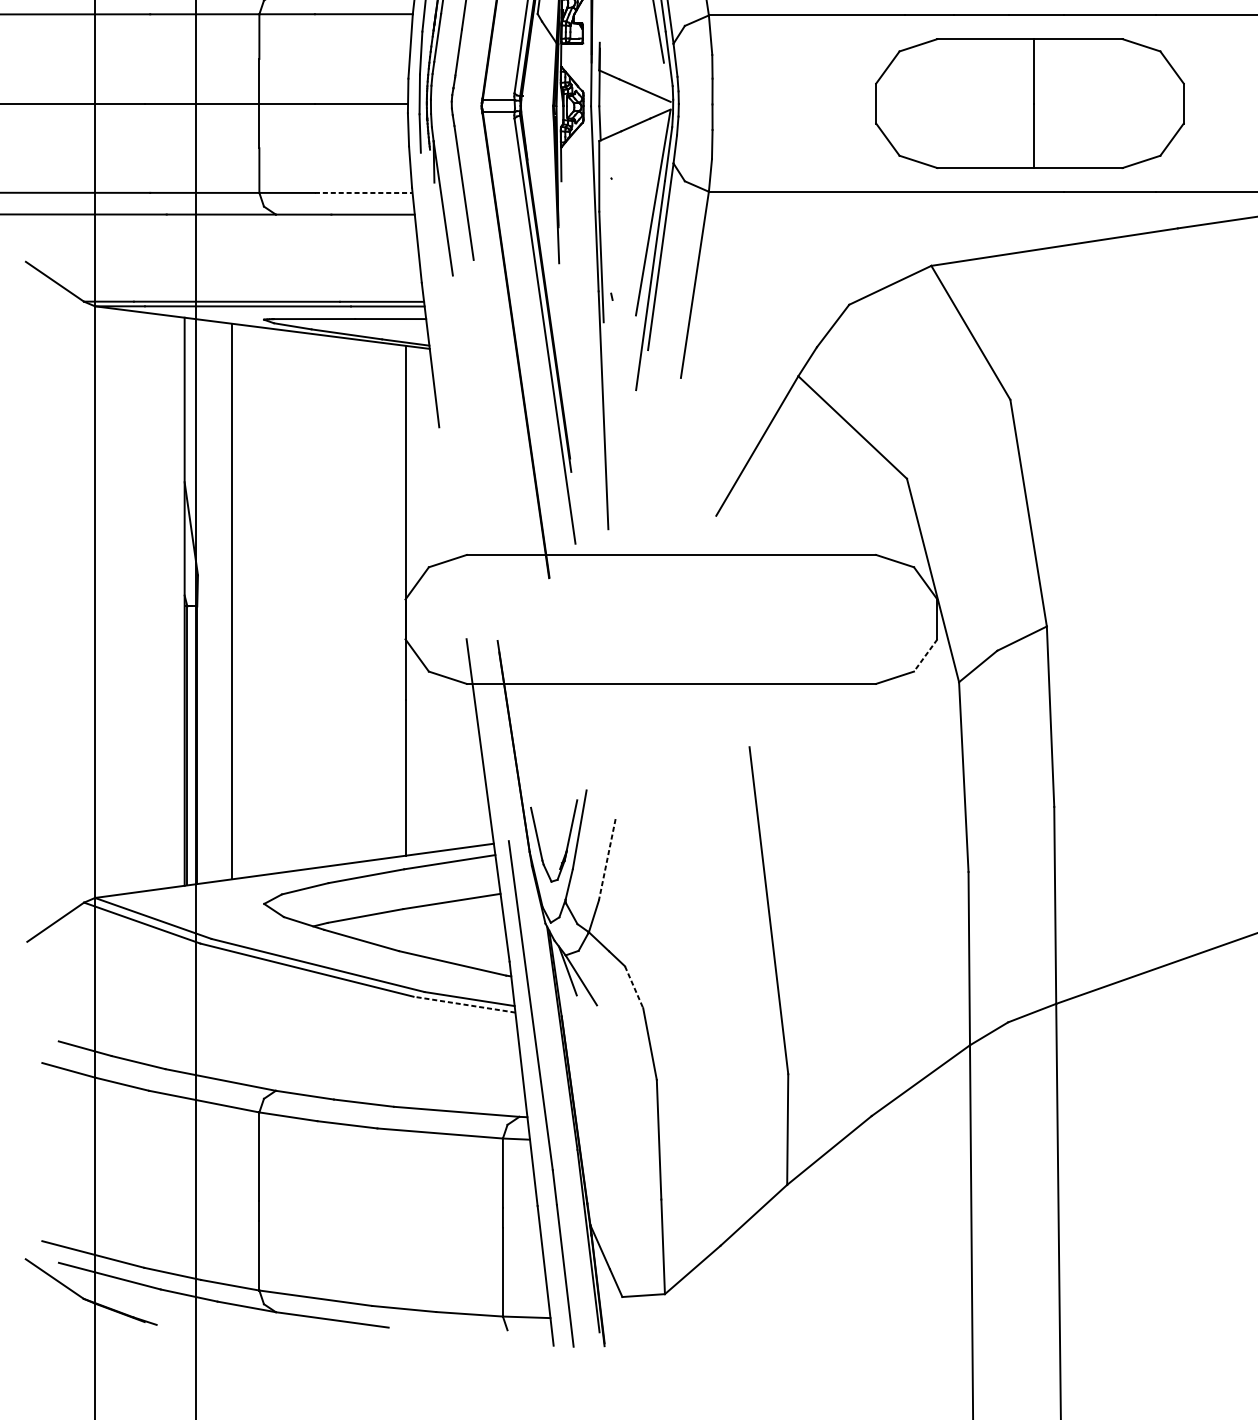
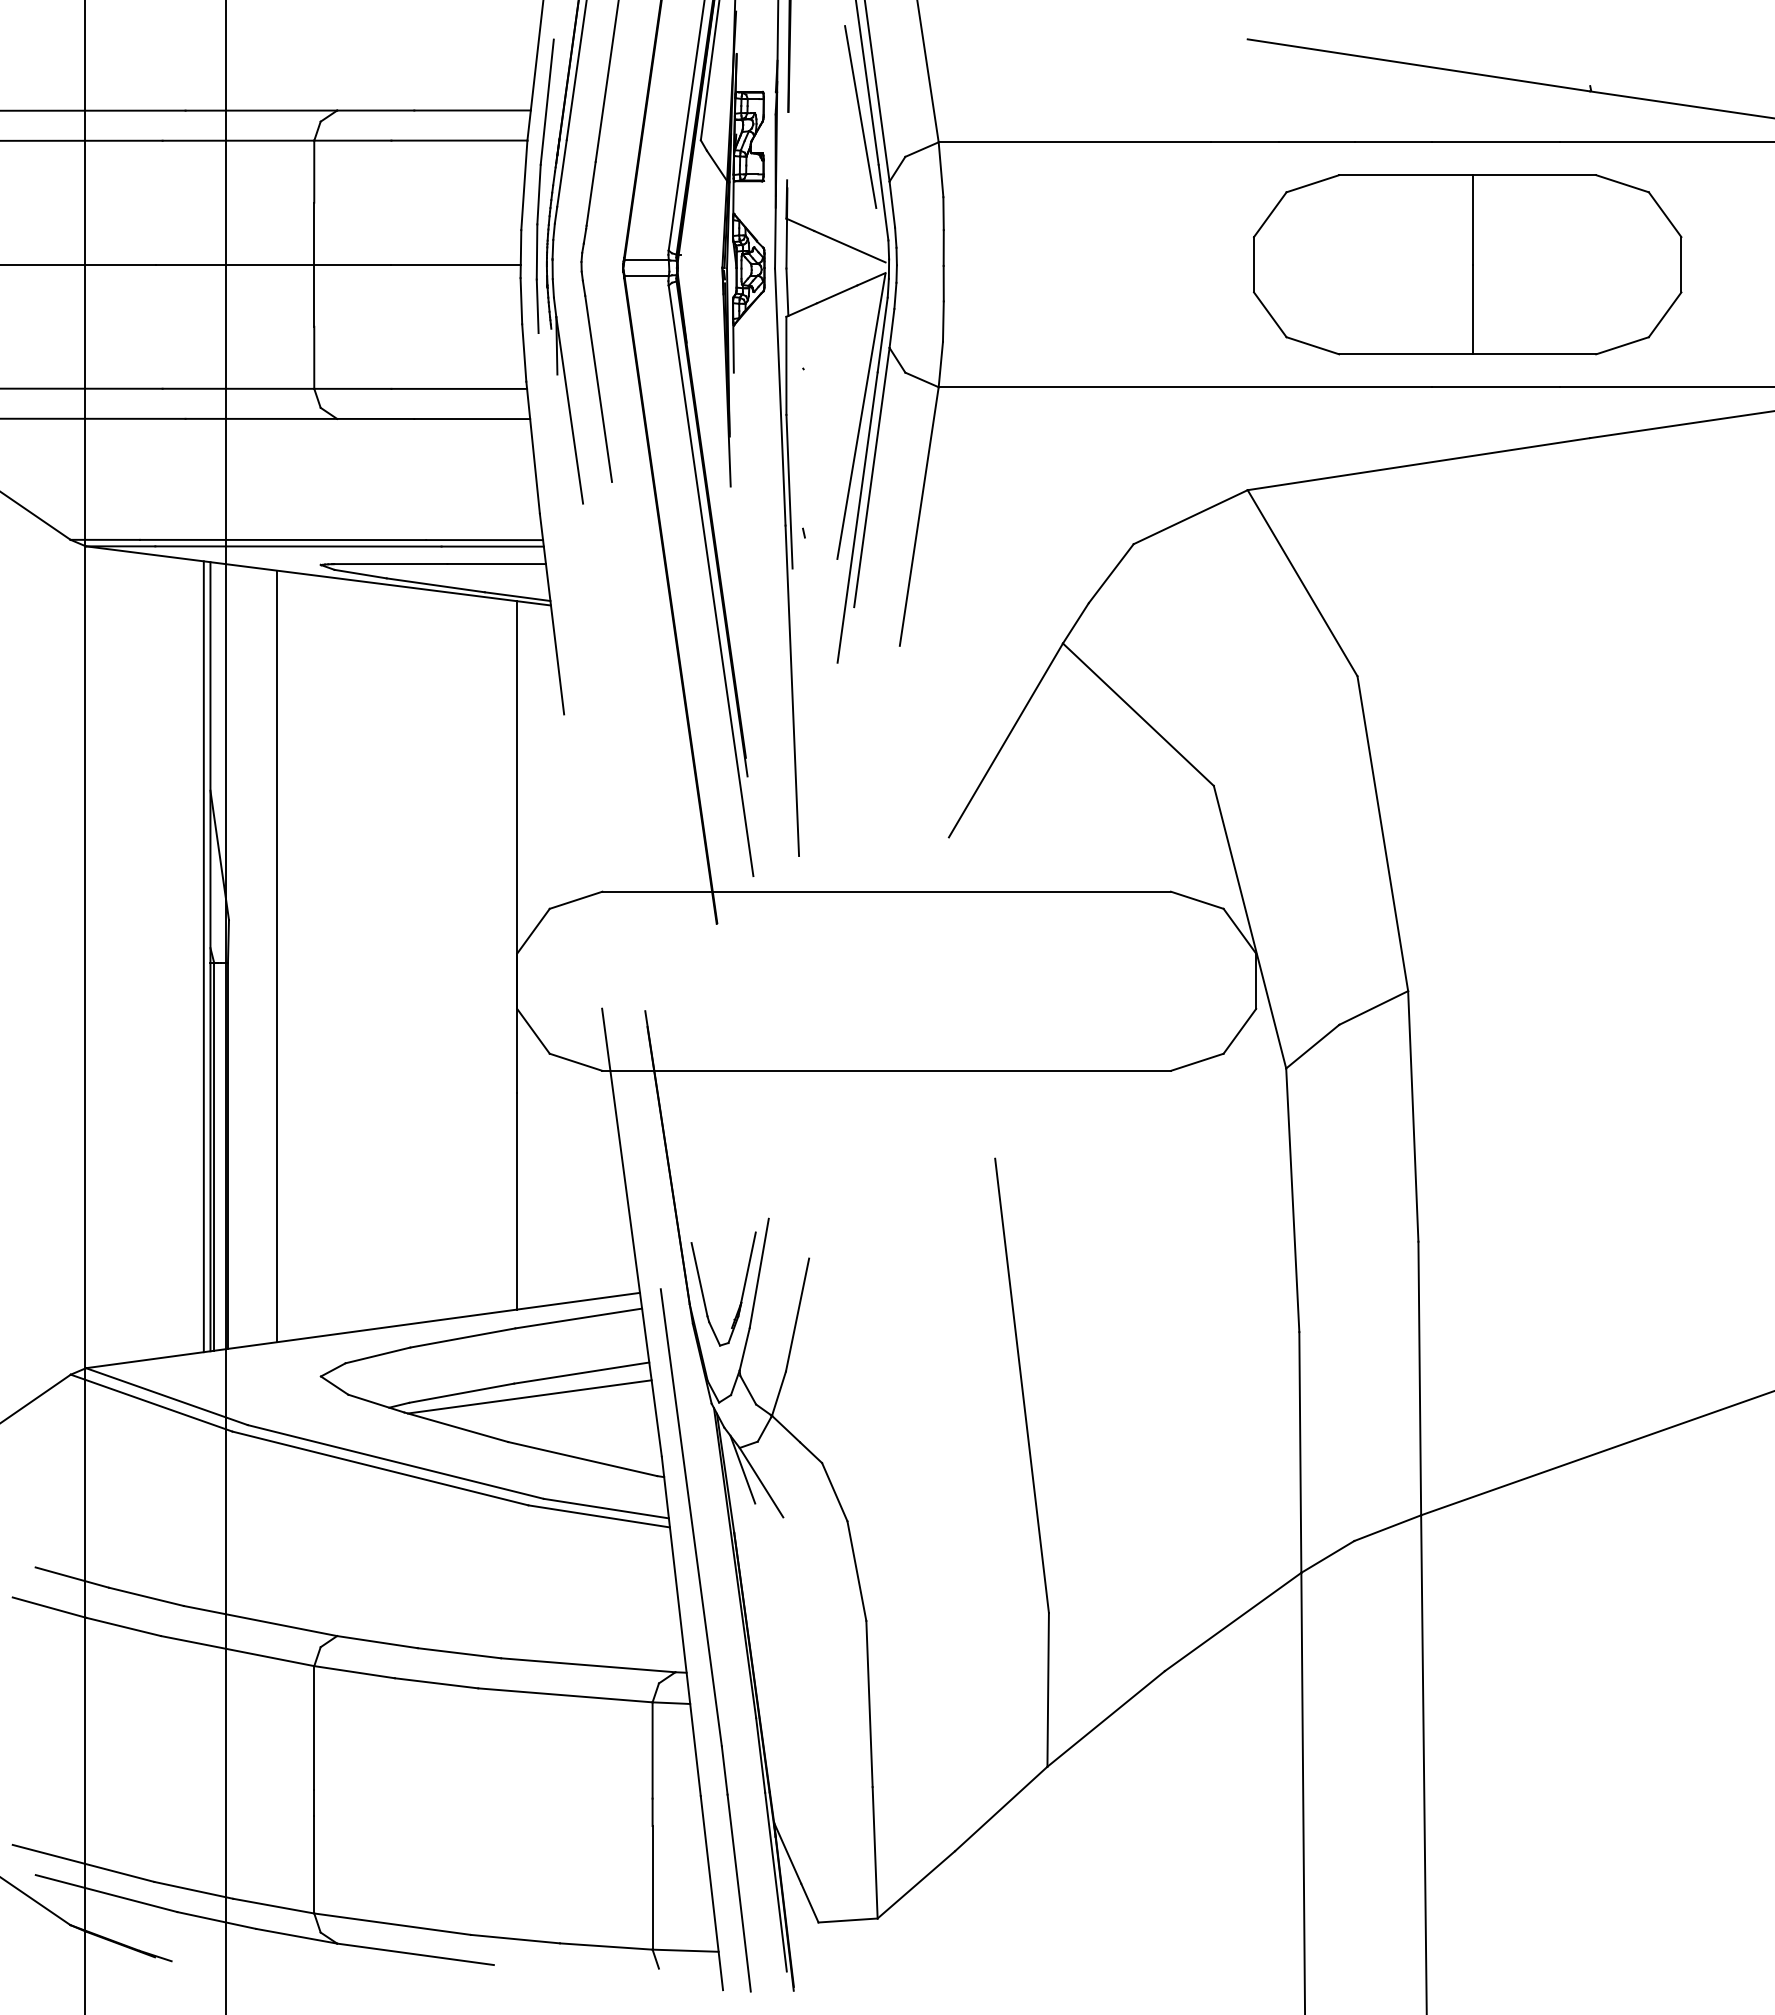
part: (1029, 103) -> (1467, 264), moved
line: (363, 192) -> (459, 388), dashed -> solid
line: (179, 601) -> (203, 956), added
line: (925, 655) -> (1239, 1031), dashed -> solid
line: (607, 860) -> (797, 1315), dashed -> solid
line: (414, 918) -> (529, 1396), added
line: (633, 987) -> (834, 1492), dashed -> solid
line: (464, 1004) -> (599, 1516), dashed -> solid

